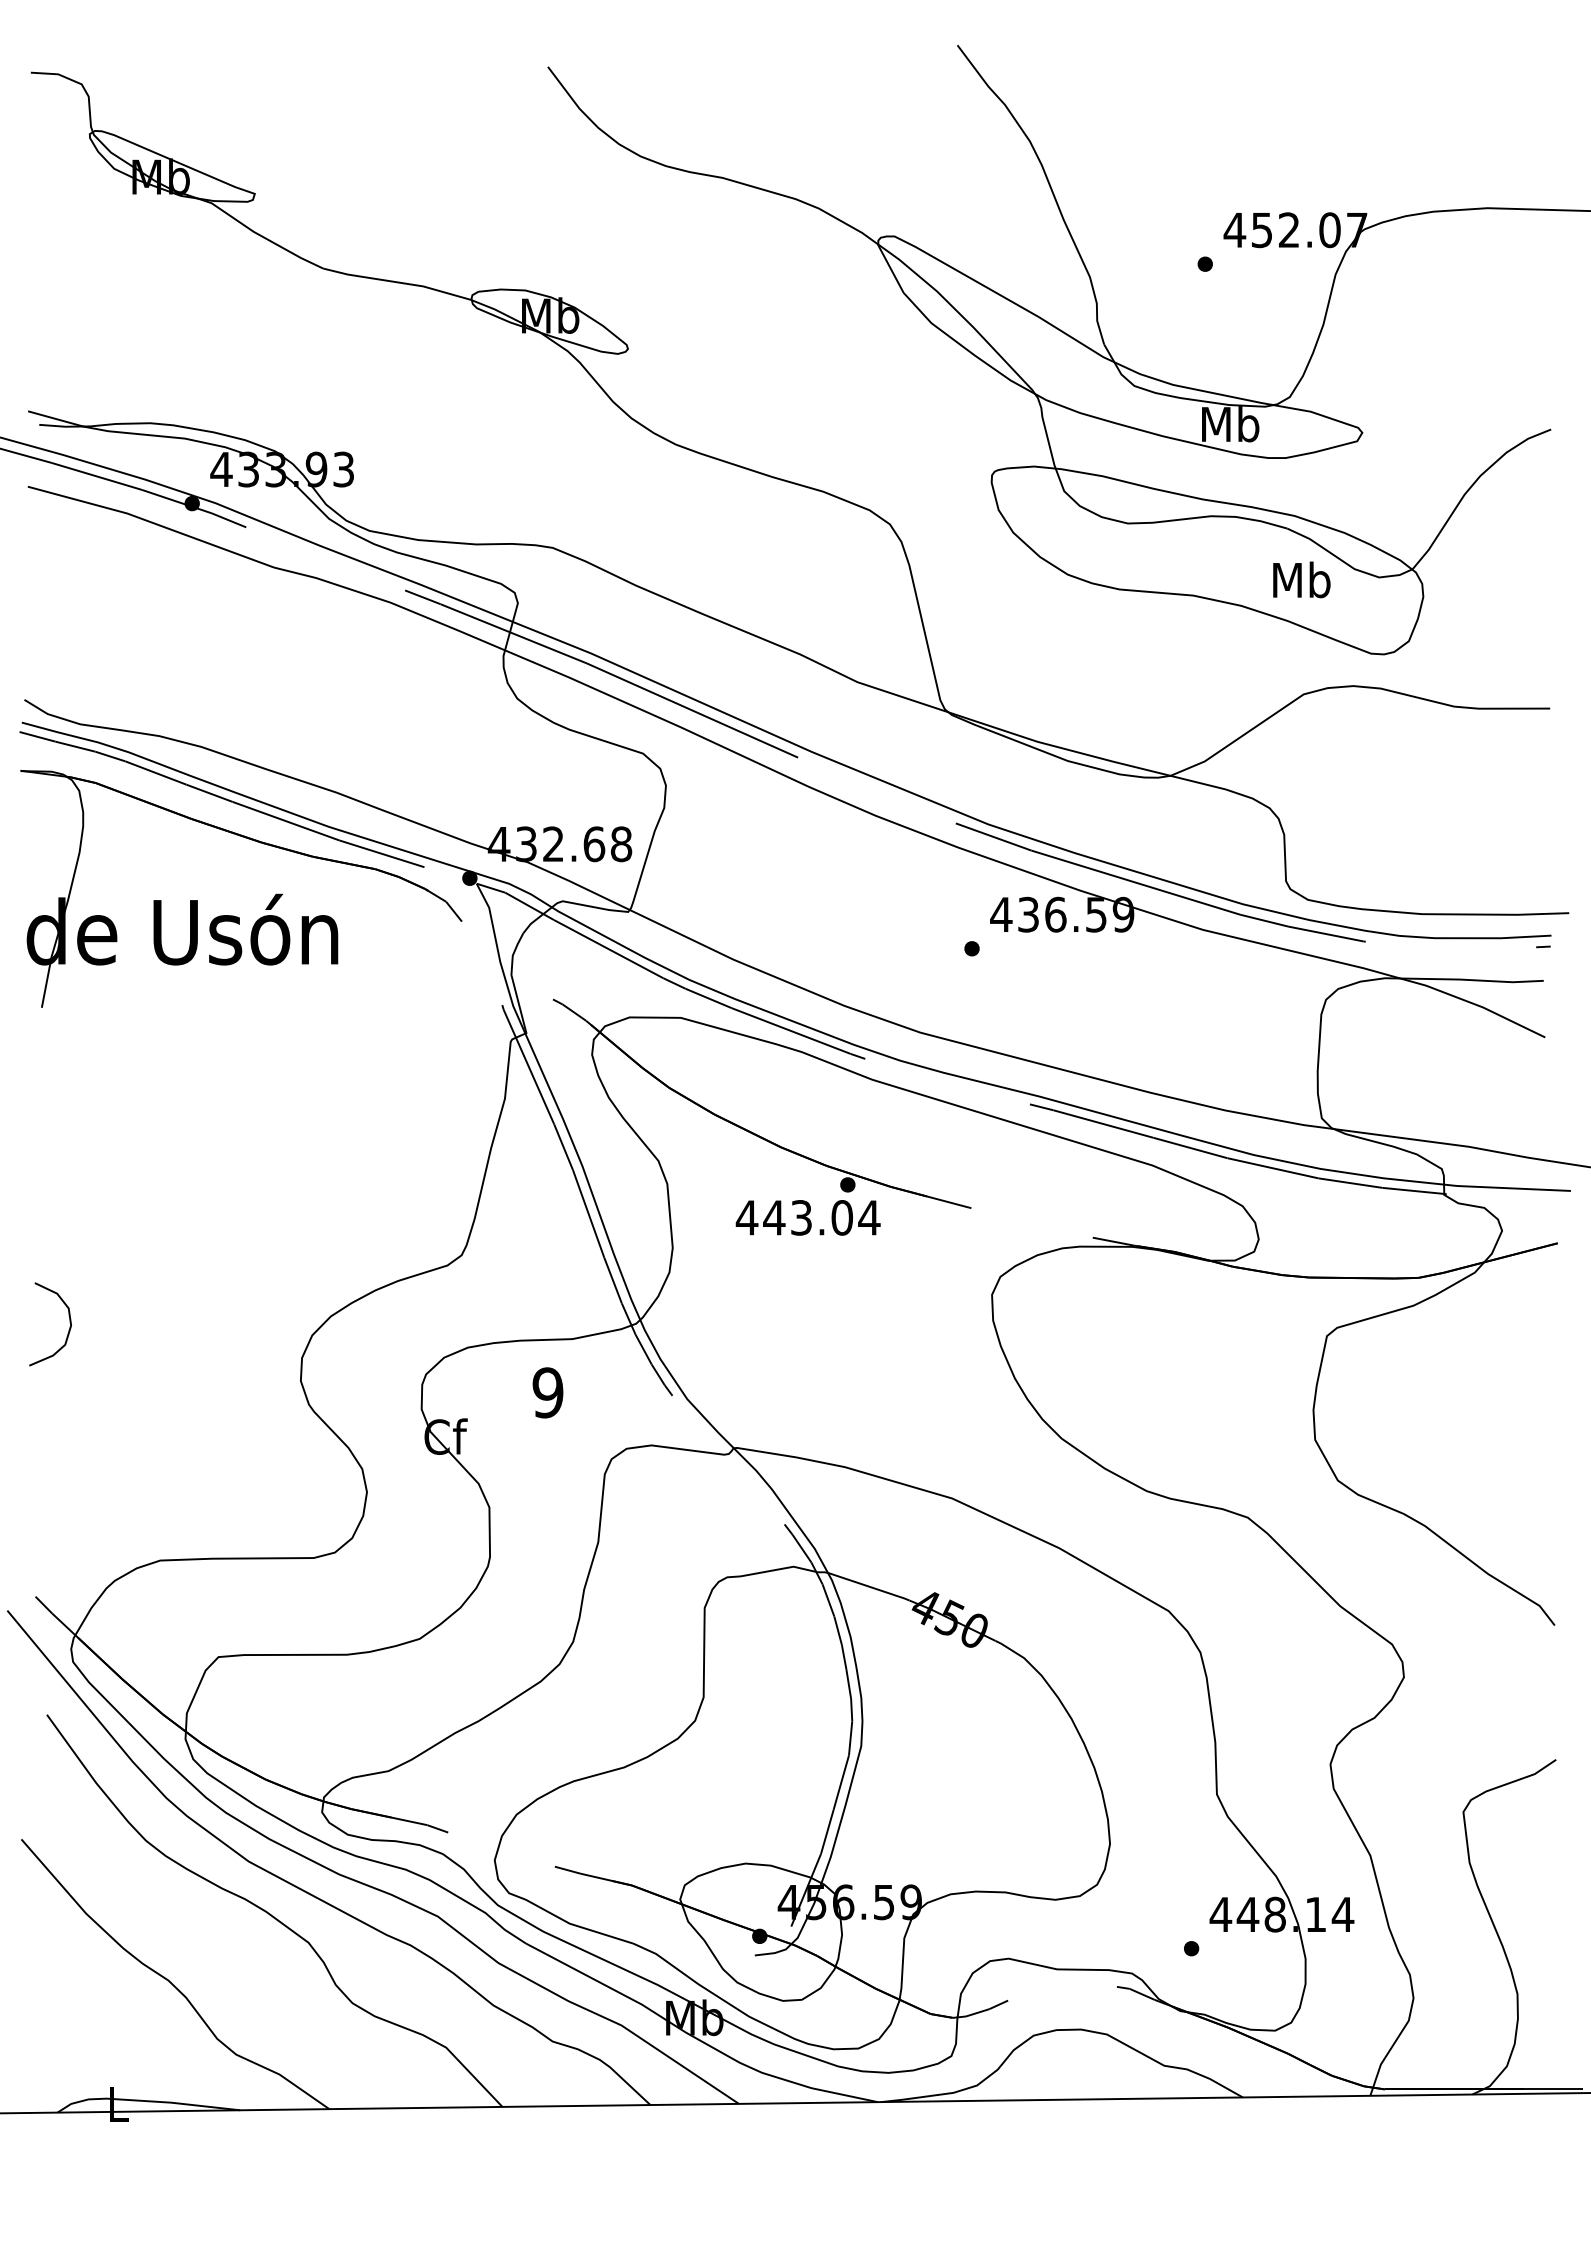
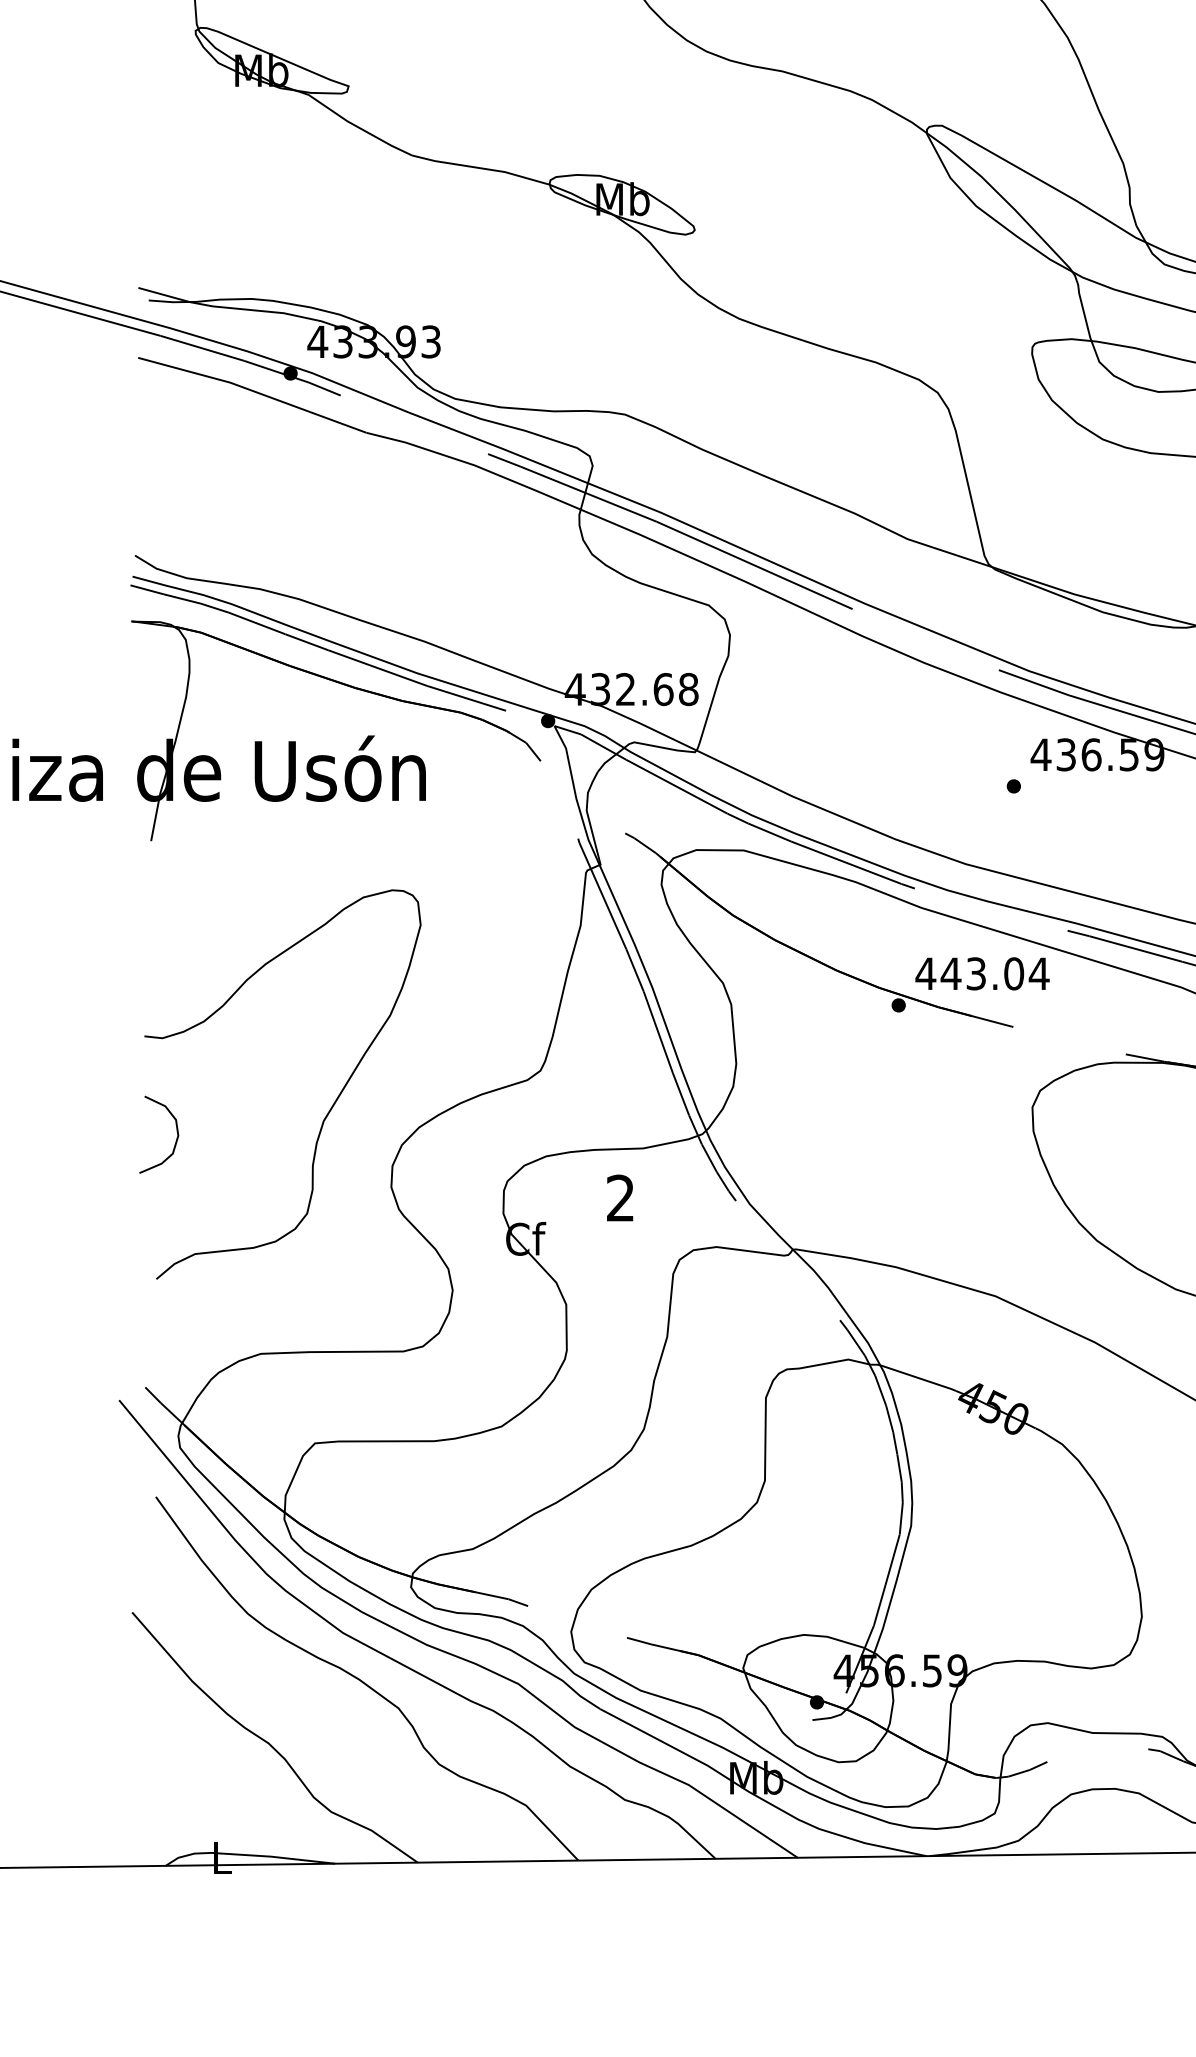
text: (807, 1217) -> (981, 973), moved
curve: (231, 1301) -> (327, 1113), added
text: (547, 1392) -> (620, 1197), 9 -> 2

